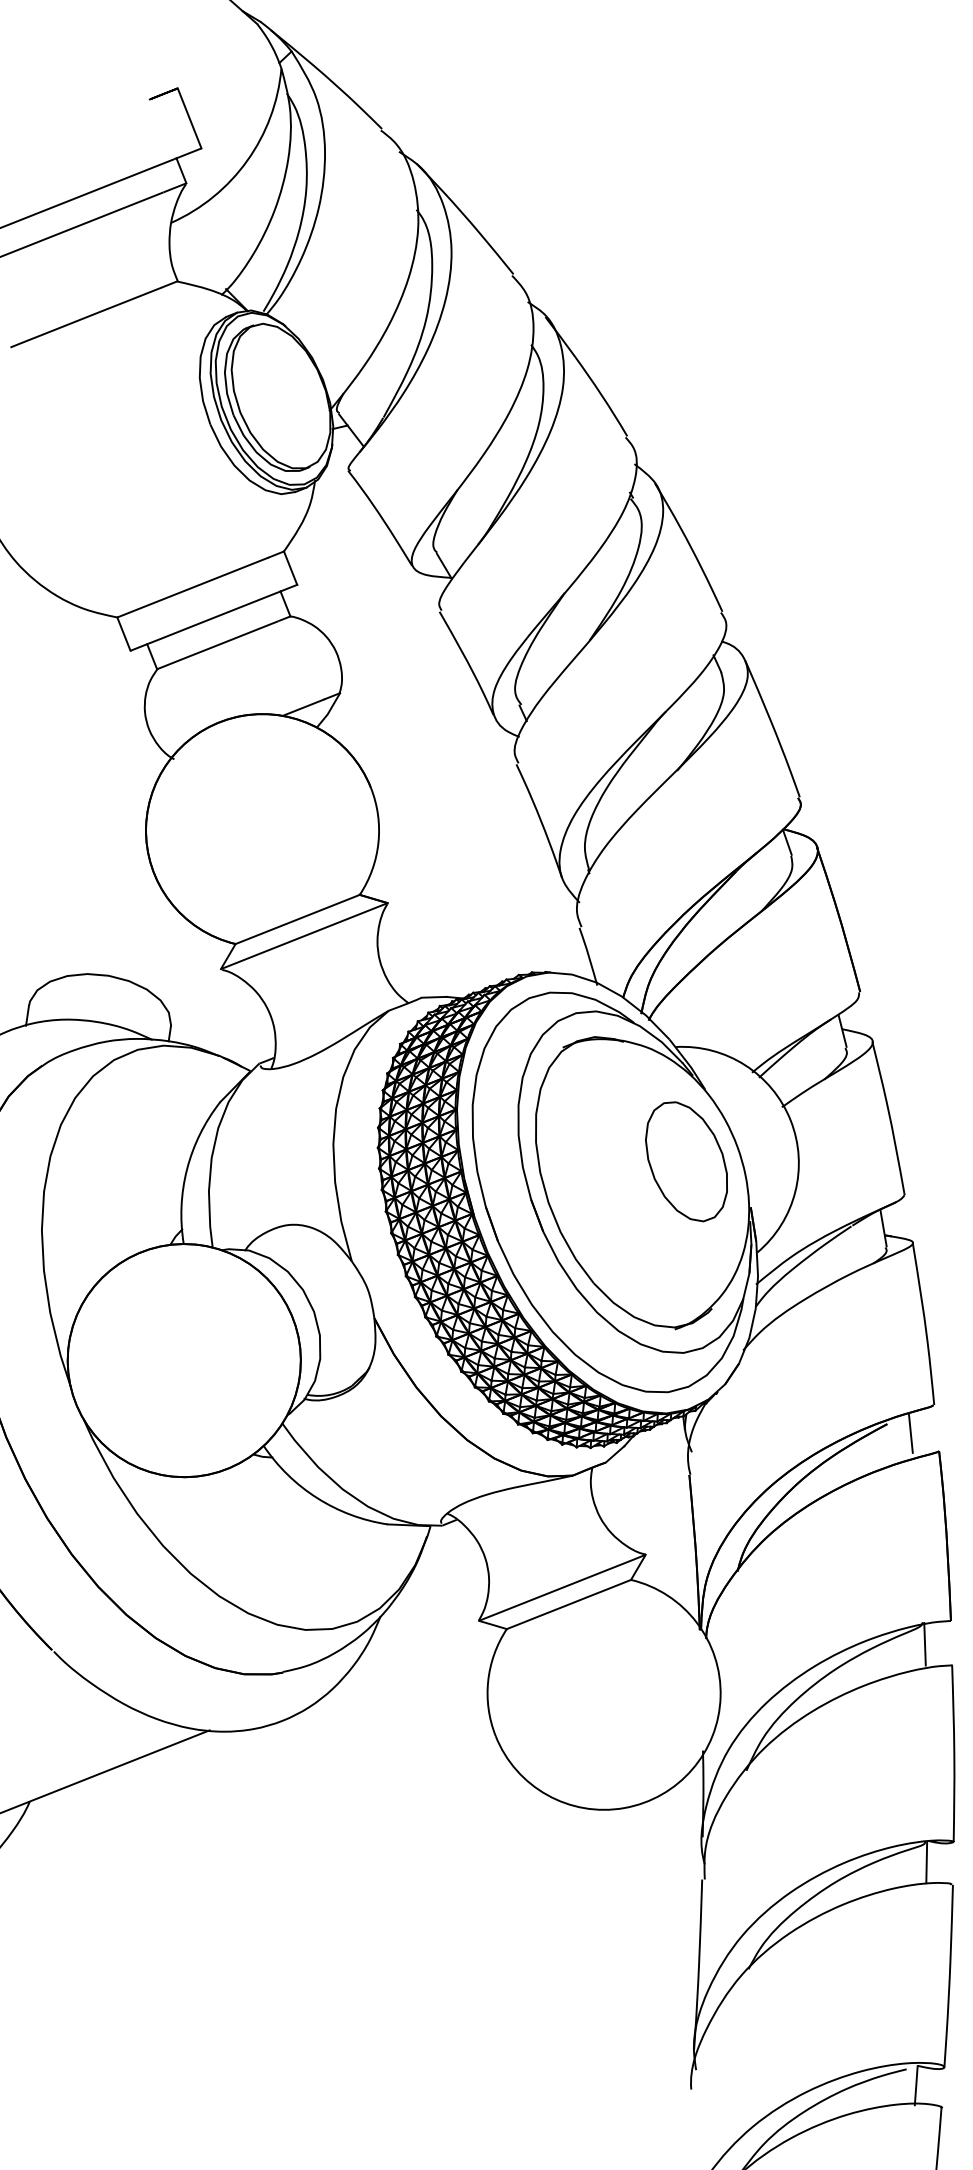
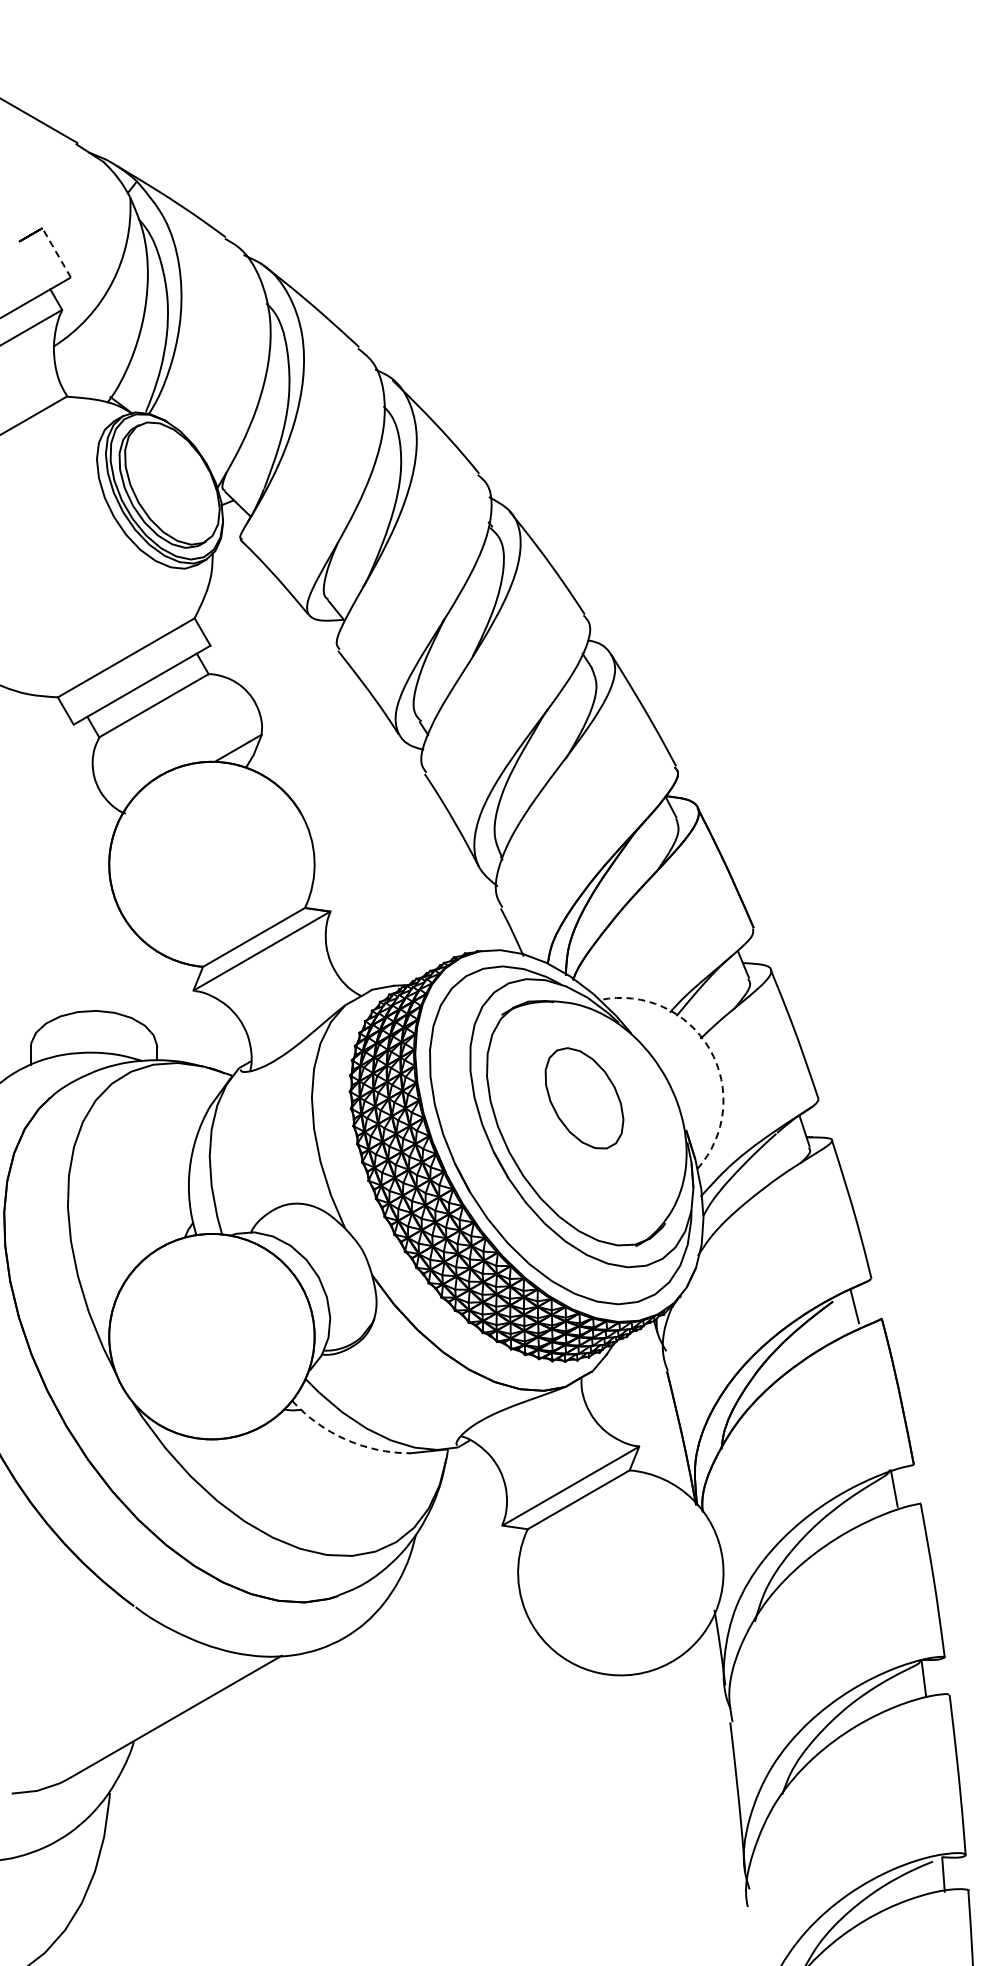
line: (189, 117) -> (56, 252), solid -> dashed
arc: (790, 1120) -> (709, 1049), solid -> dashed
part: (686, 1161) -> (584, 1098), moved
arc: (317, 1498) -> (345, 1439), solid -> dashed

